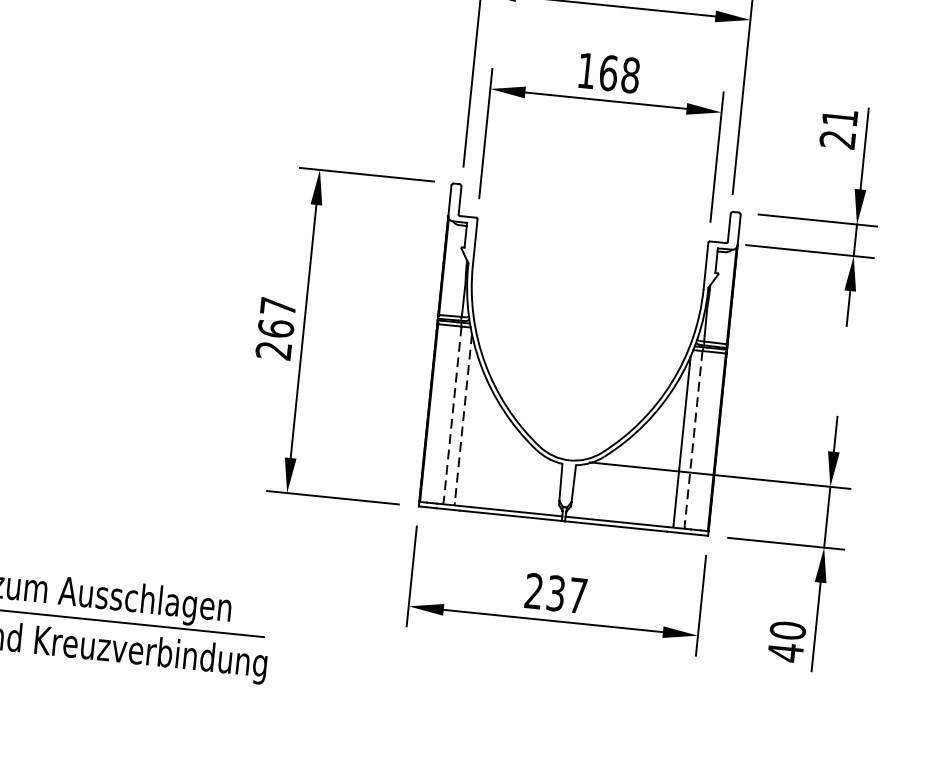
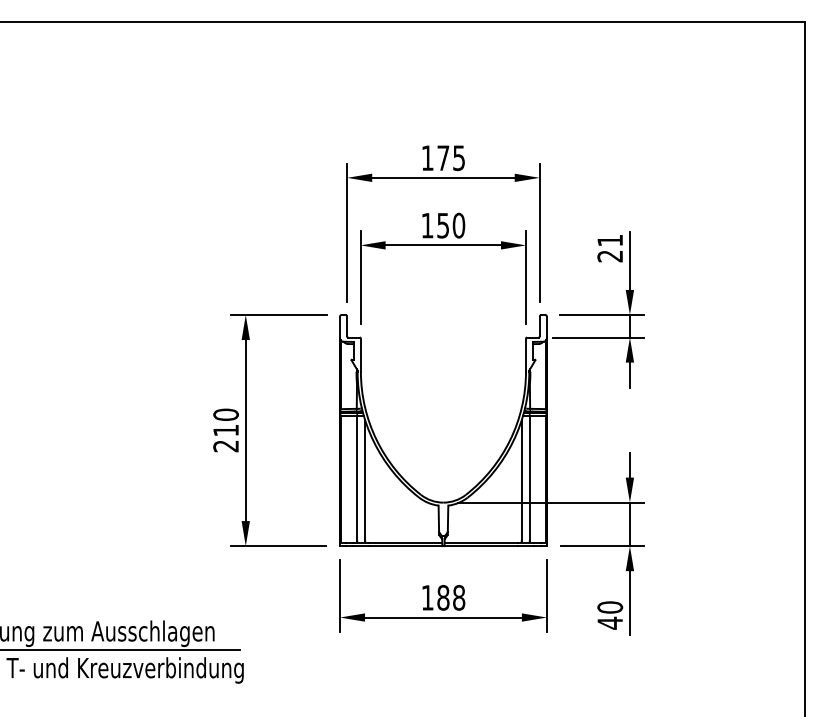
text: (620, 74) -> (451, 225), 168 -> 150
text: (276, 317) -> (225, 422), 267 -> 210
line: (452, 414) -> (357, 478), dashed -> solid
line: (463, 419) -> (365, 481), dashed -> solid
line: (693, 438) -> (529, 478), dashed -> solid
text: (556, 592) -> (443, 597), 237 -> 188

